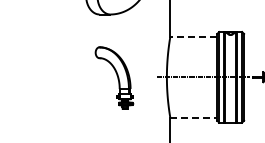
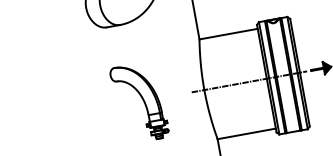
line: (193, 37) -> (228, 34), dashed -> solid
line: (193, 117) -> (246, 133), dashed -> solid

